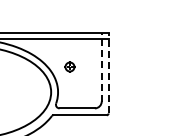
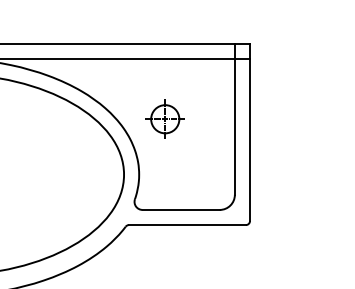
part: (69, 66) -> (164, 118), size x1.43
line: (101, 66) -> (234, 118), dashed -> solid
line: (108, 72) -> (249, 131), dashed -> solid

